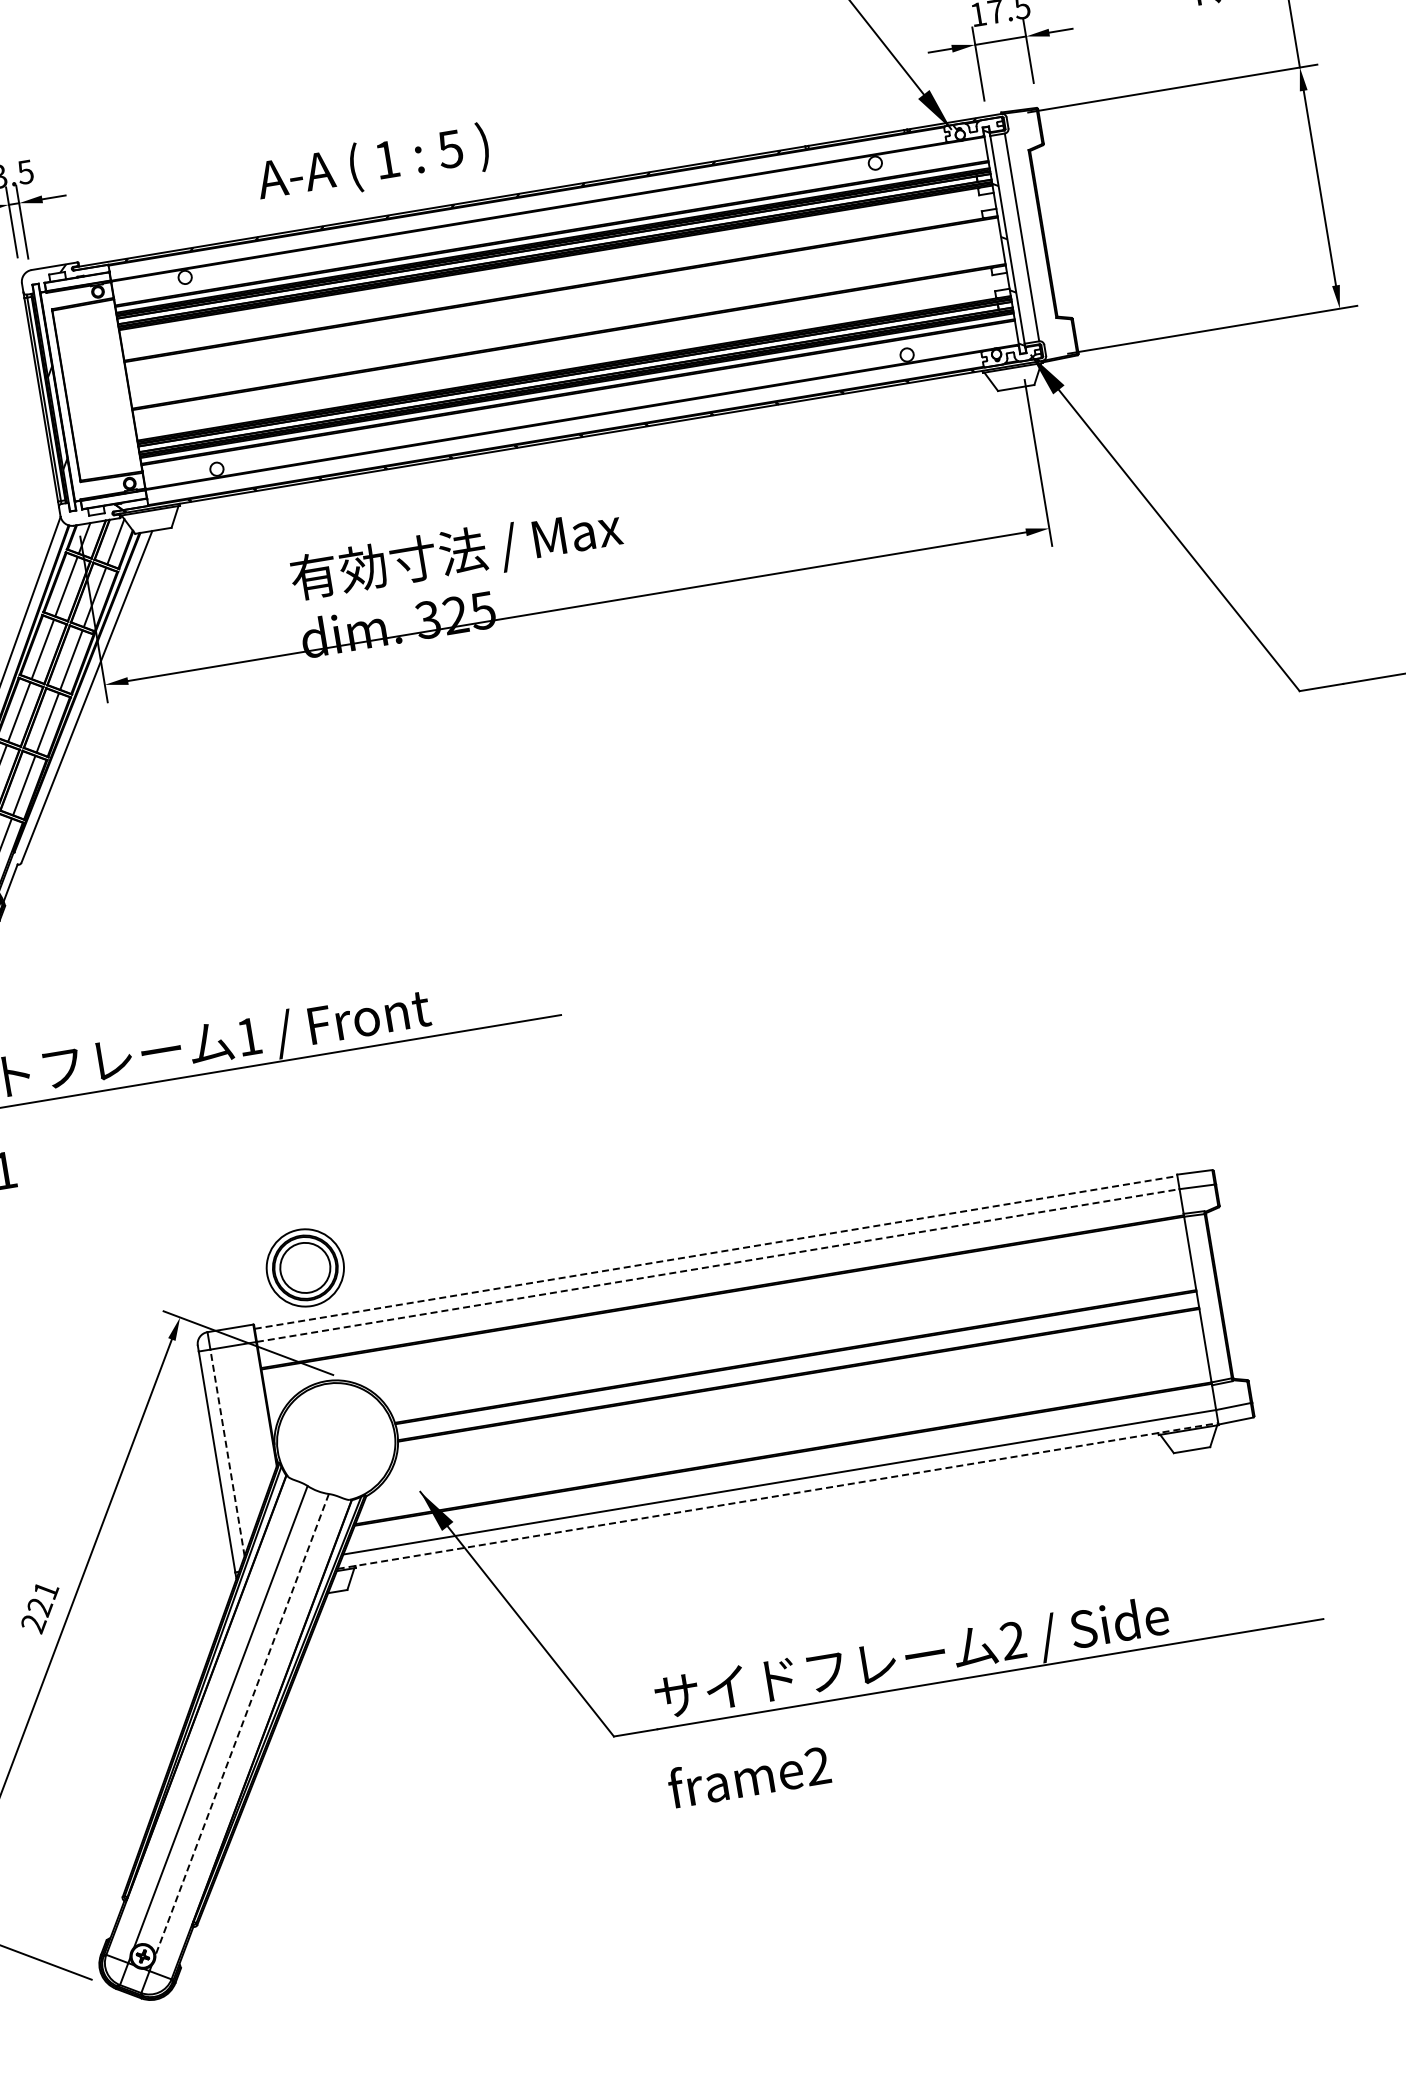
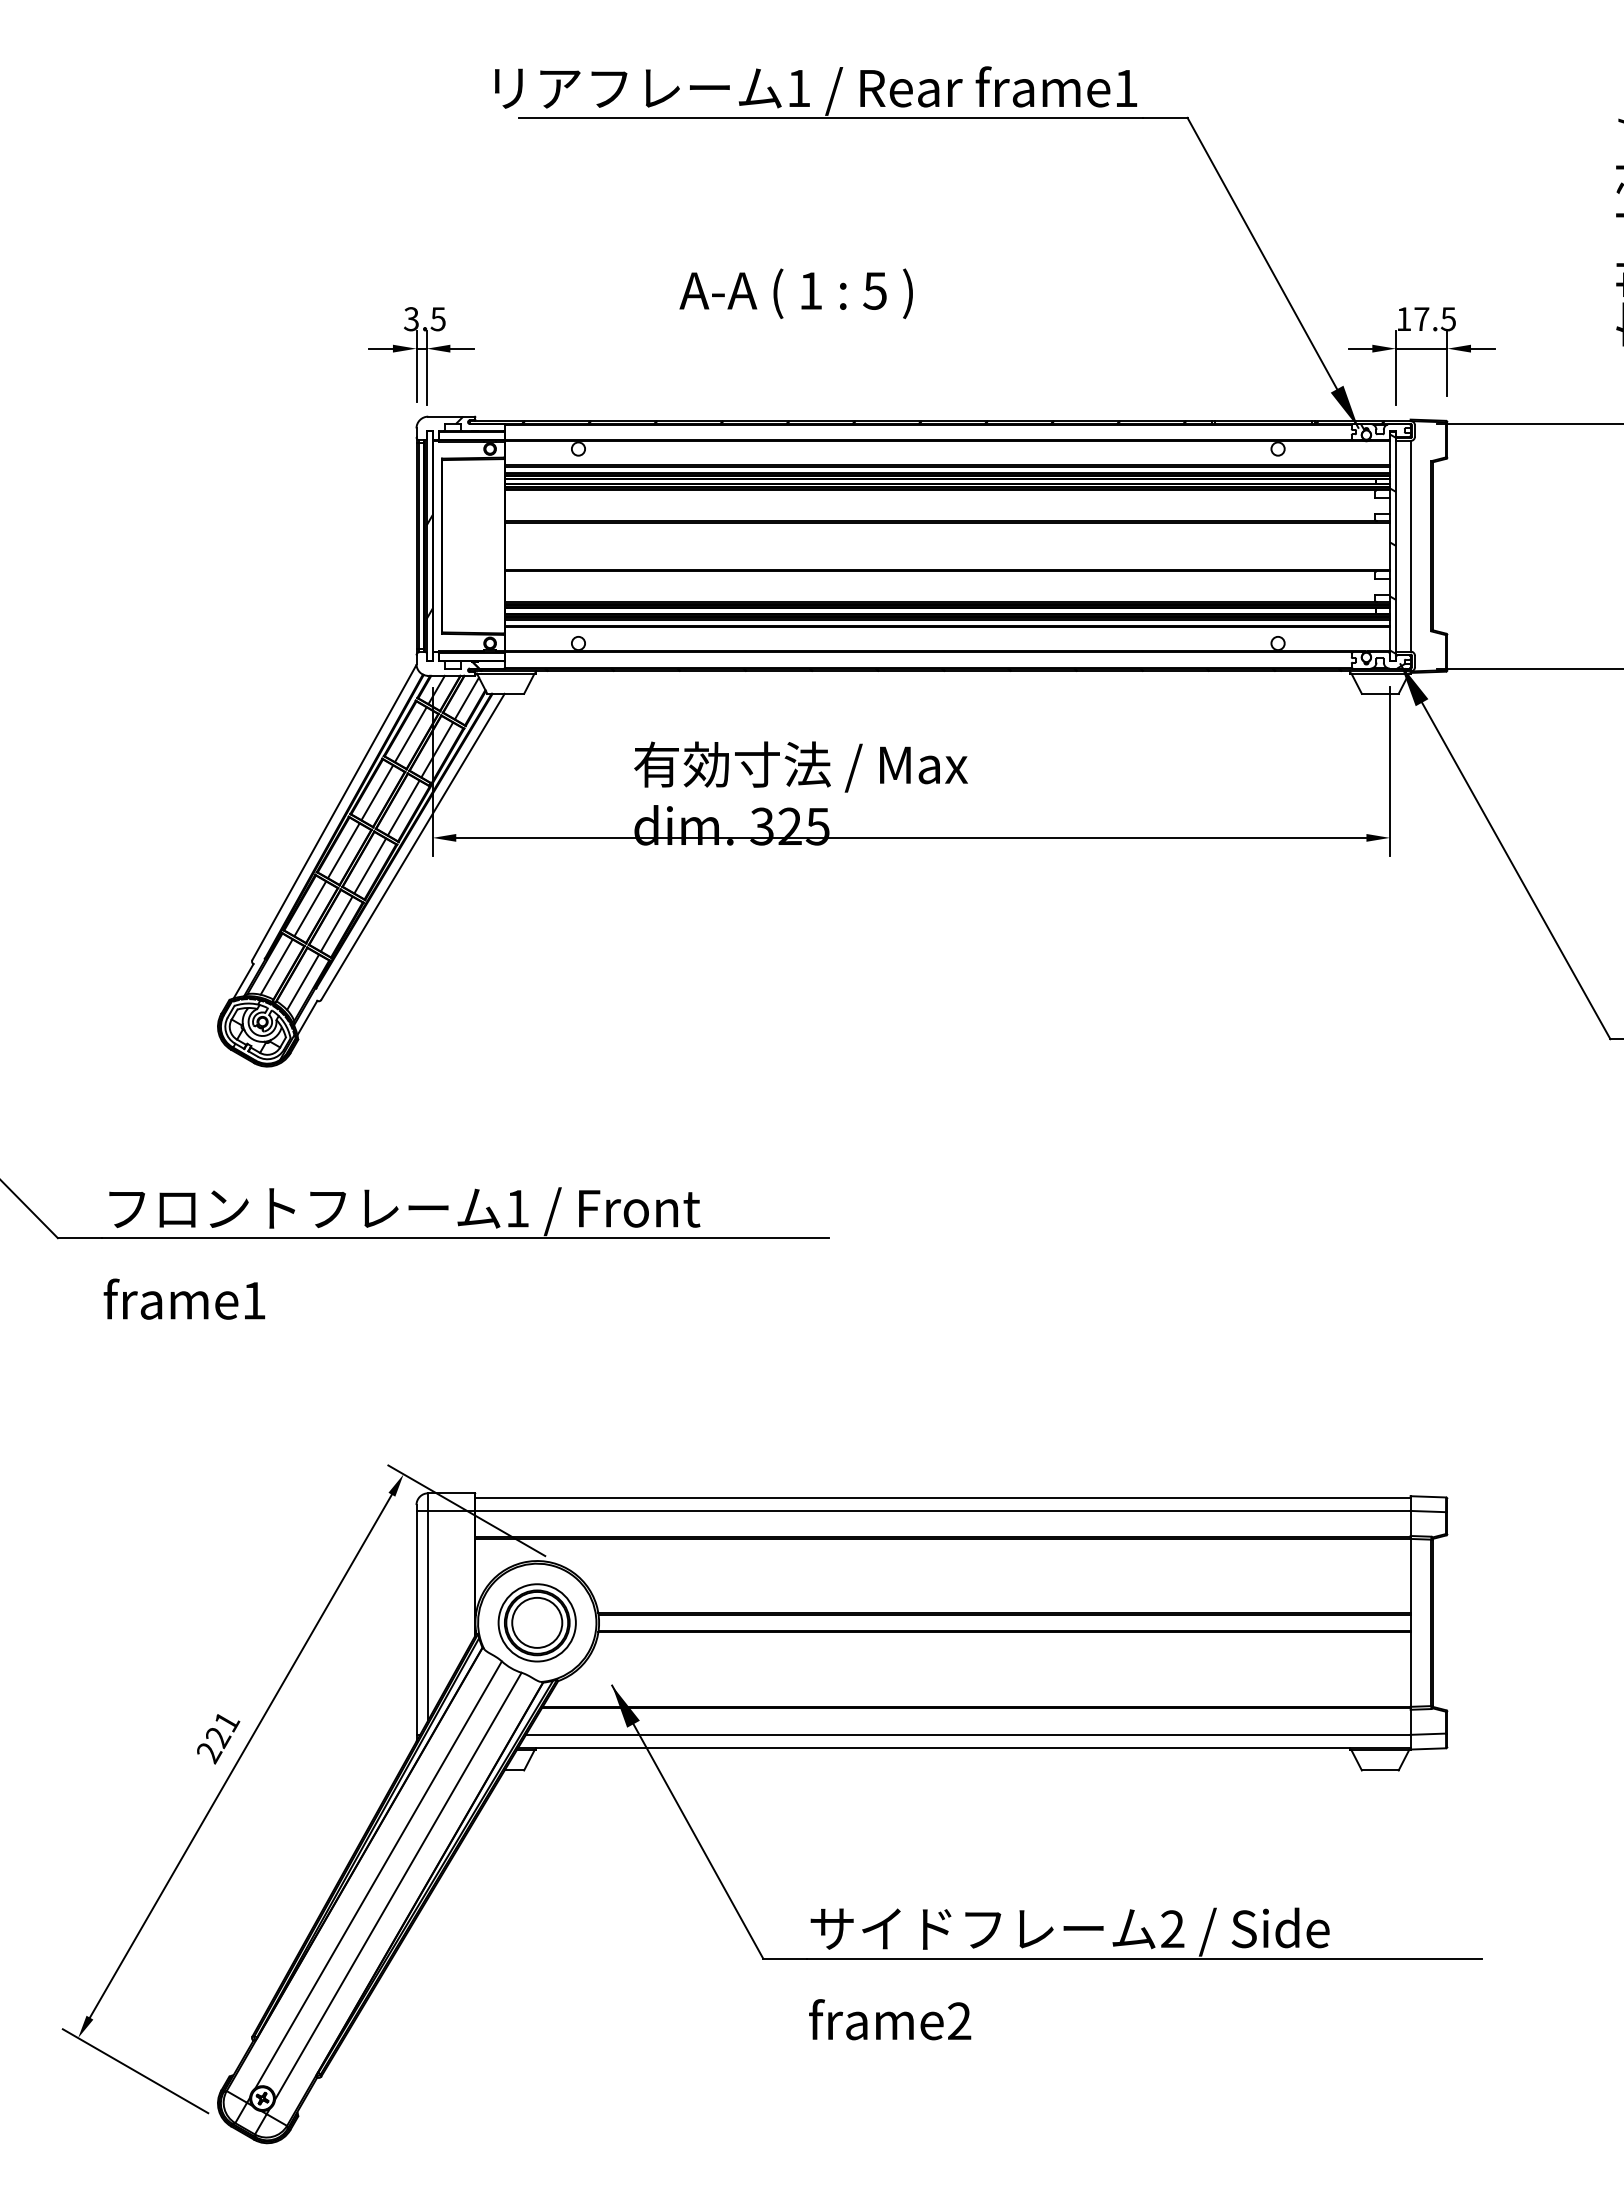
text: (372, 164) -> (795, 293), moved
line: (716, 1252) -> (943, 1497), dashed -> solid
line: (718, 1265) -> (943, 1510), dashed -> solid
part: (304, 1267) -> (536, 1622), moved
line: (227, 1452) -> (428, 1615), dashed -> solid
line: (778, 1496) -> (964, 1748), dashed -> solid
line: (242, 1724) -> (398, 1886), dashed -> solid

